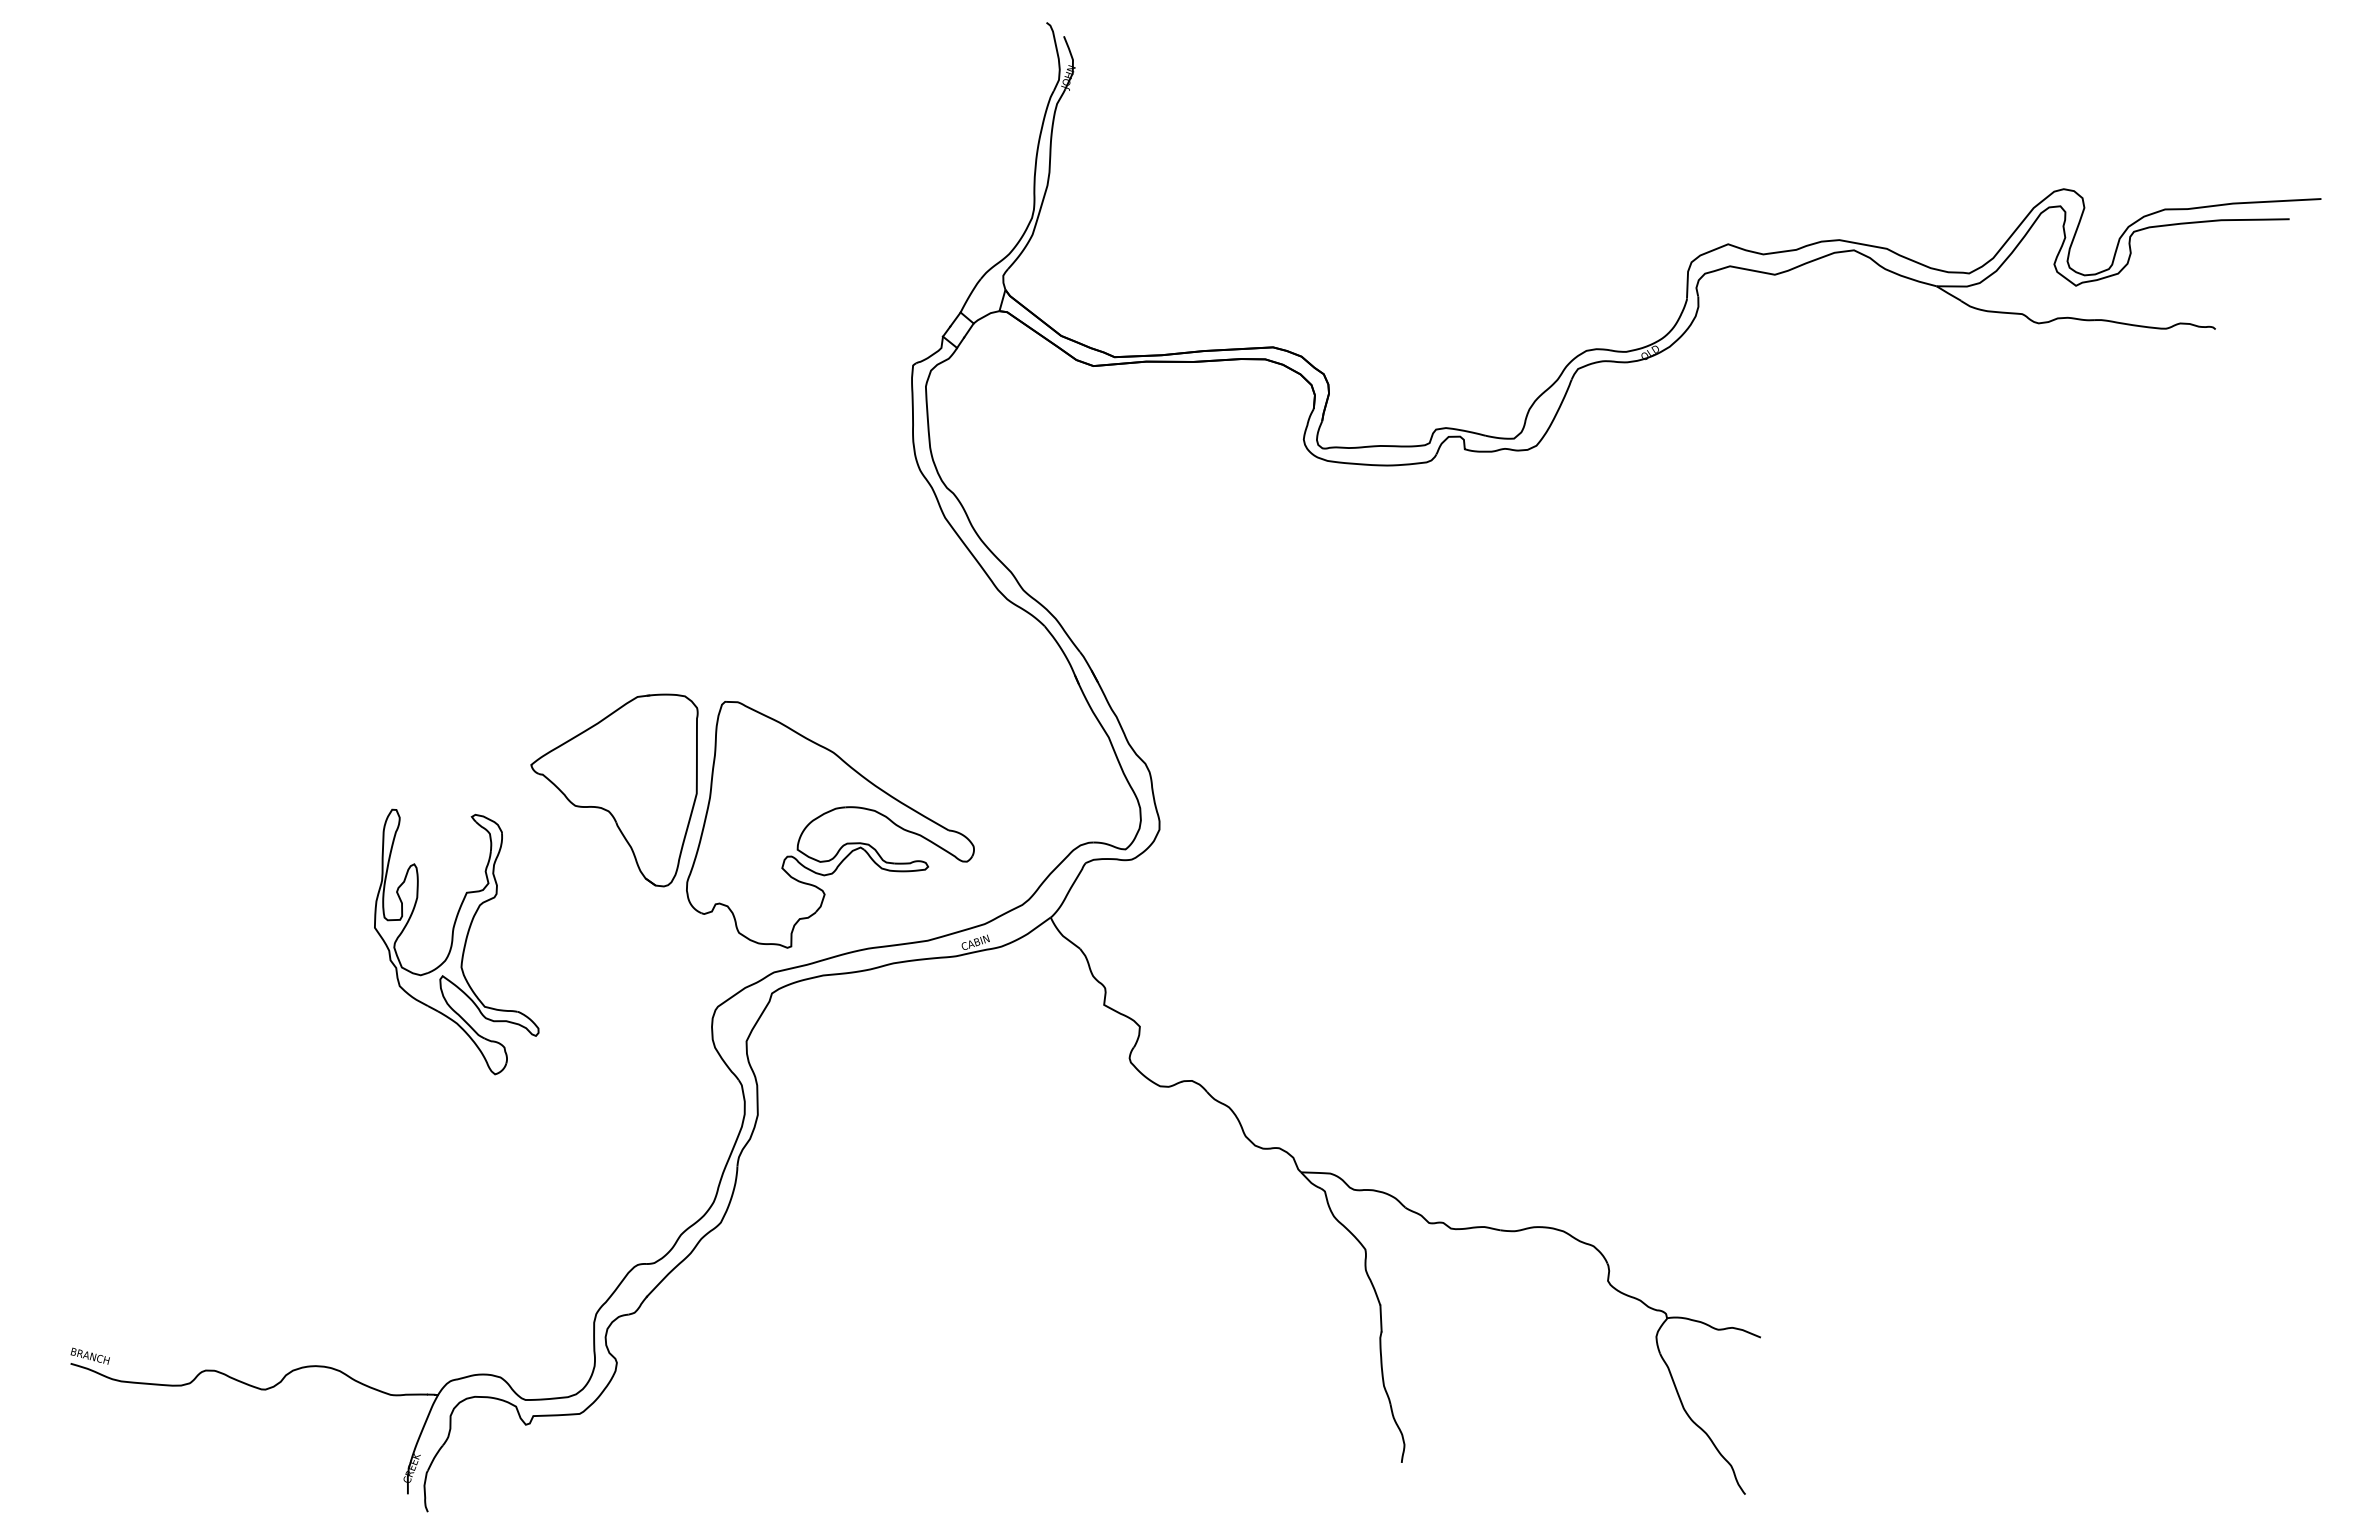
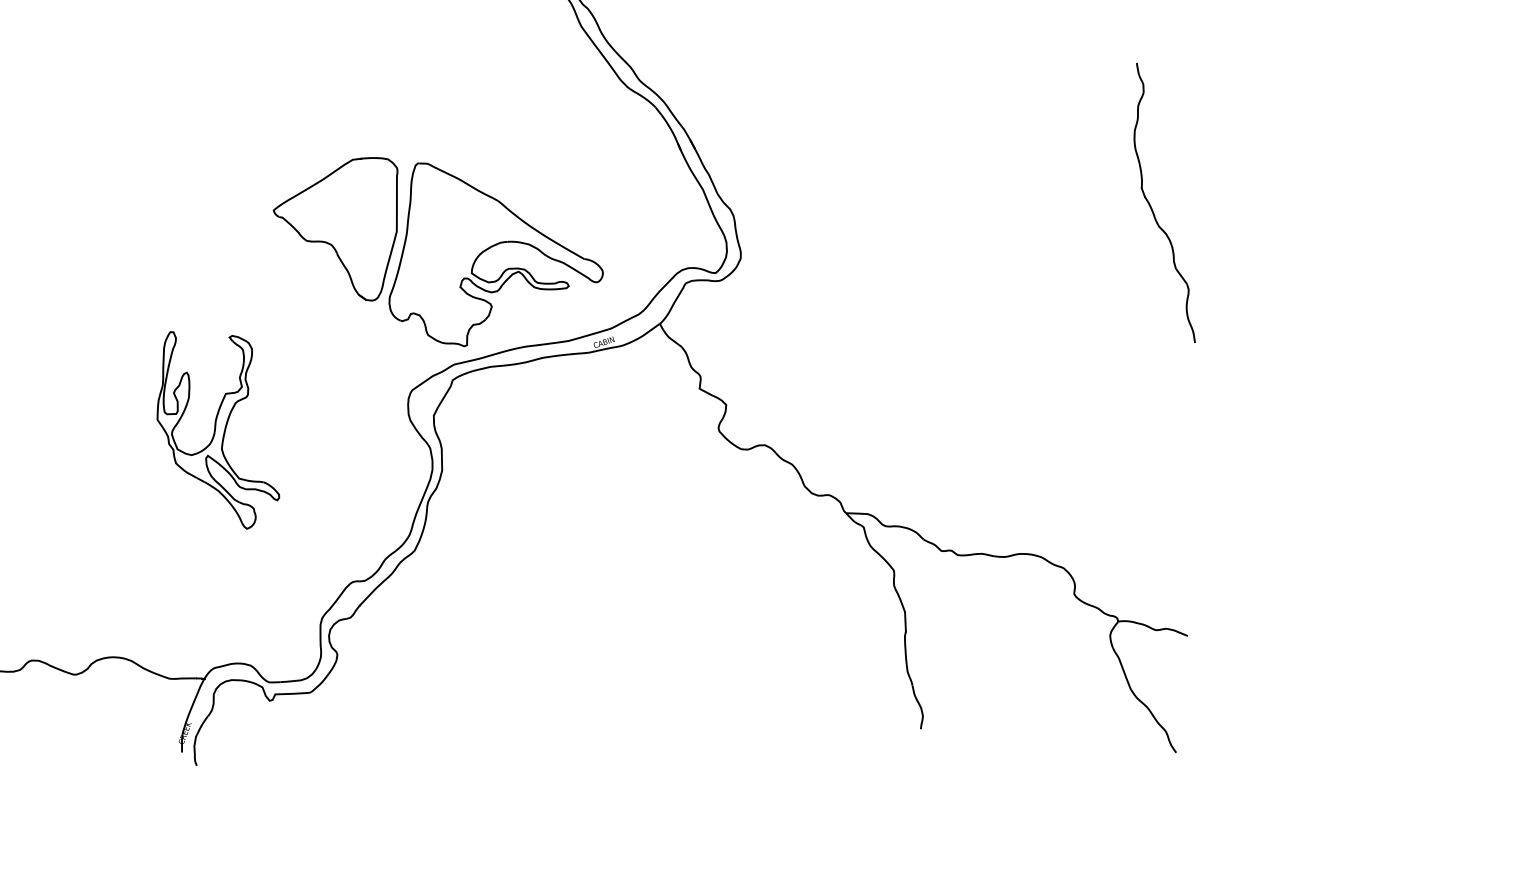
part: (1713, 763) -> (1152, 209), added
part: (456, 941) -> (218, 430), moved

